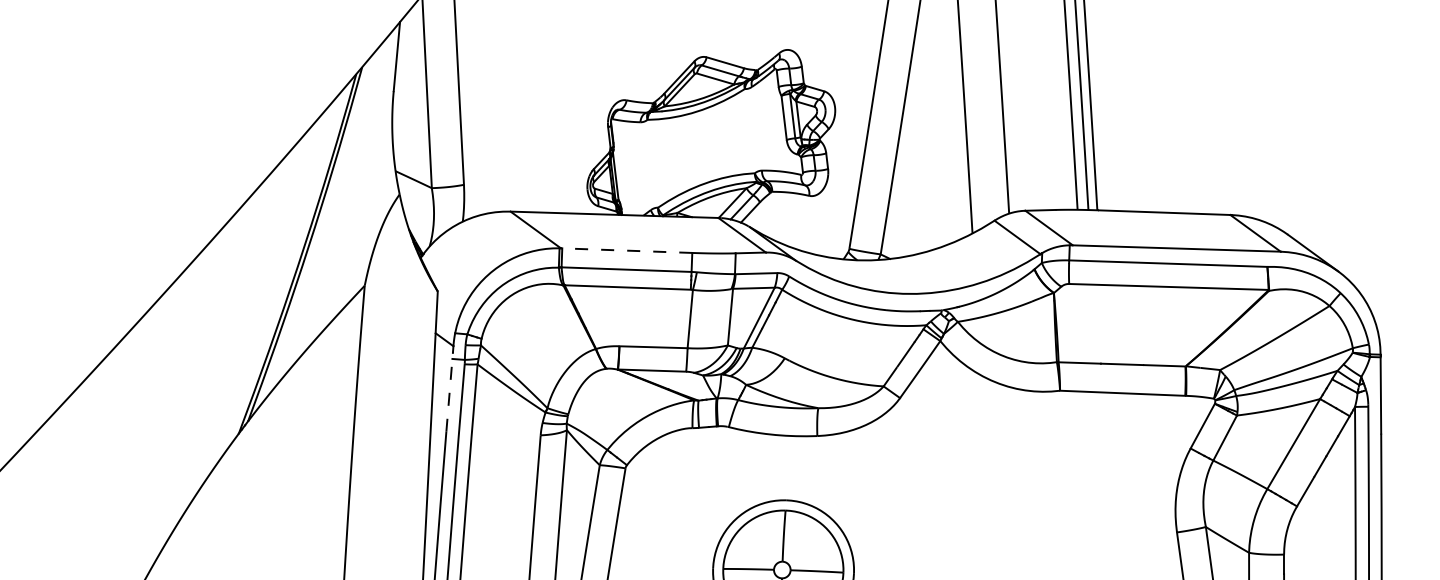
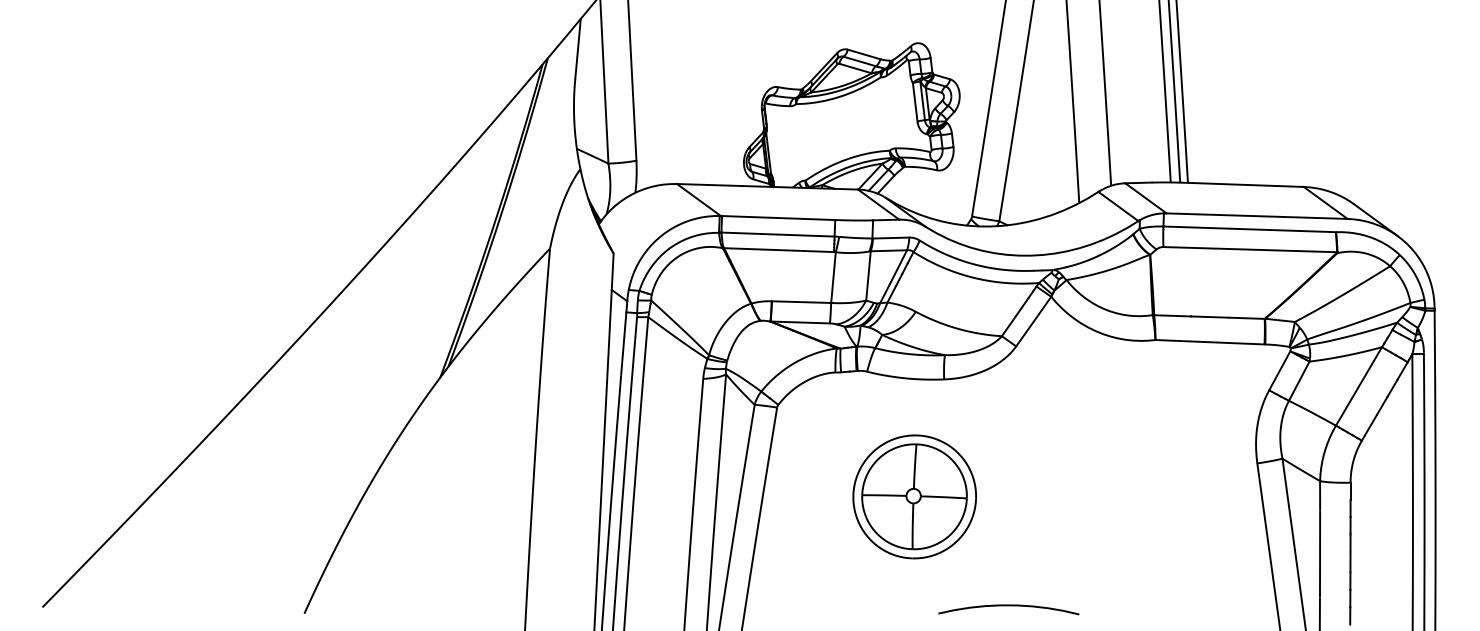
line: (625, 251) -> (777, 218), dashed -> solid
line: (450, 390) -> (624, 339), dashed -> solid

